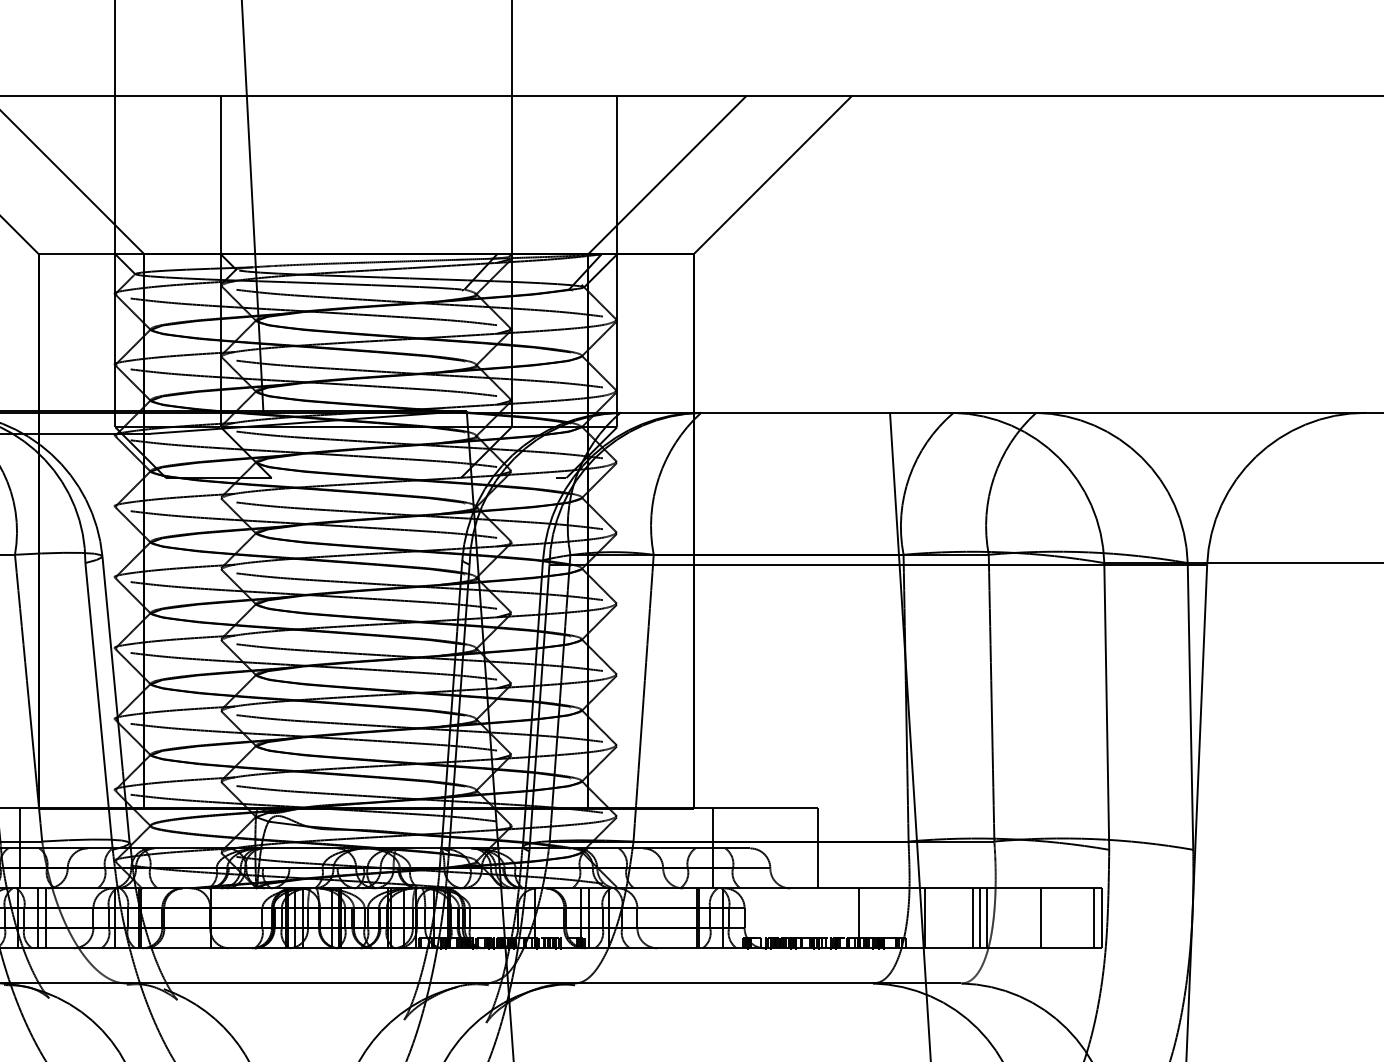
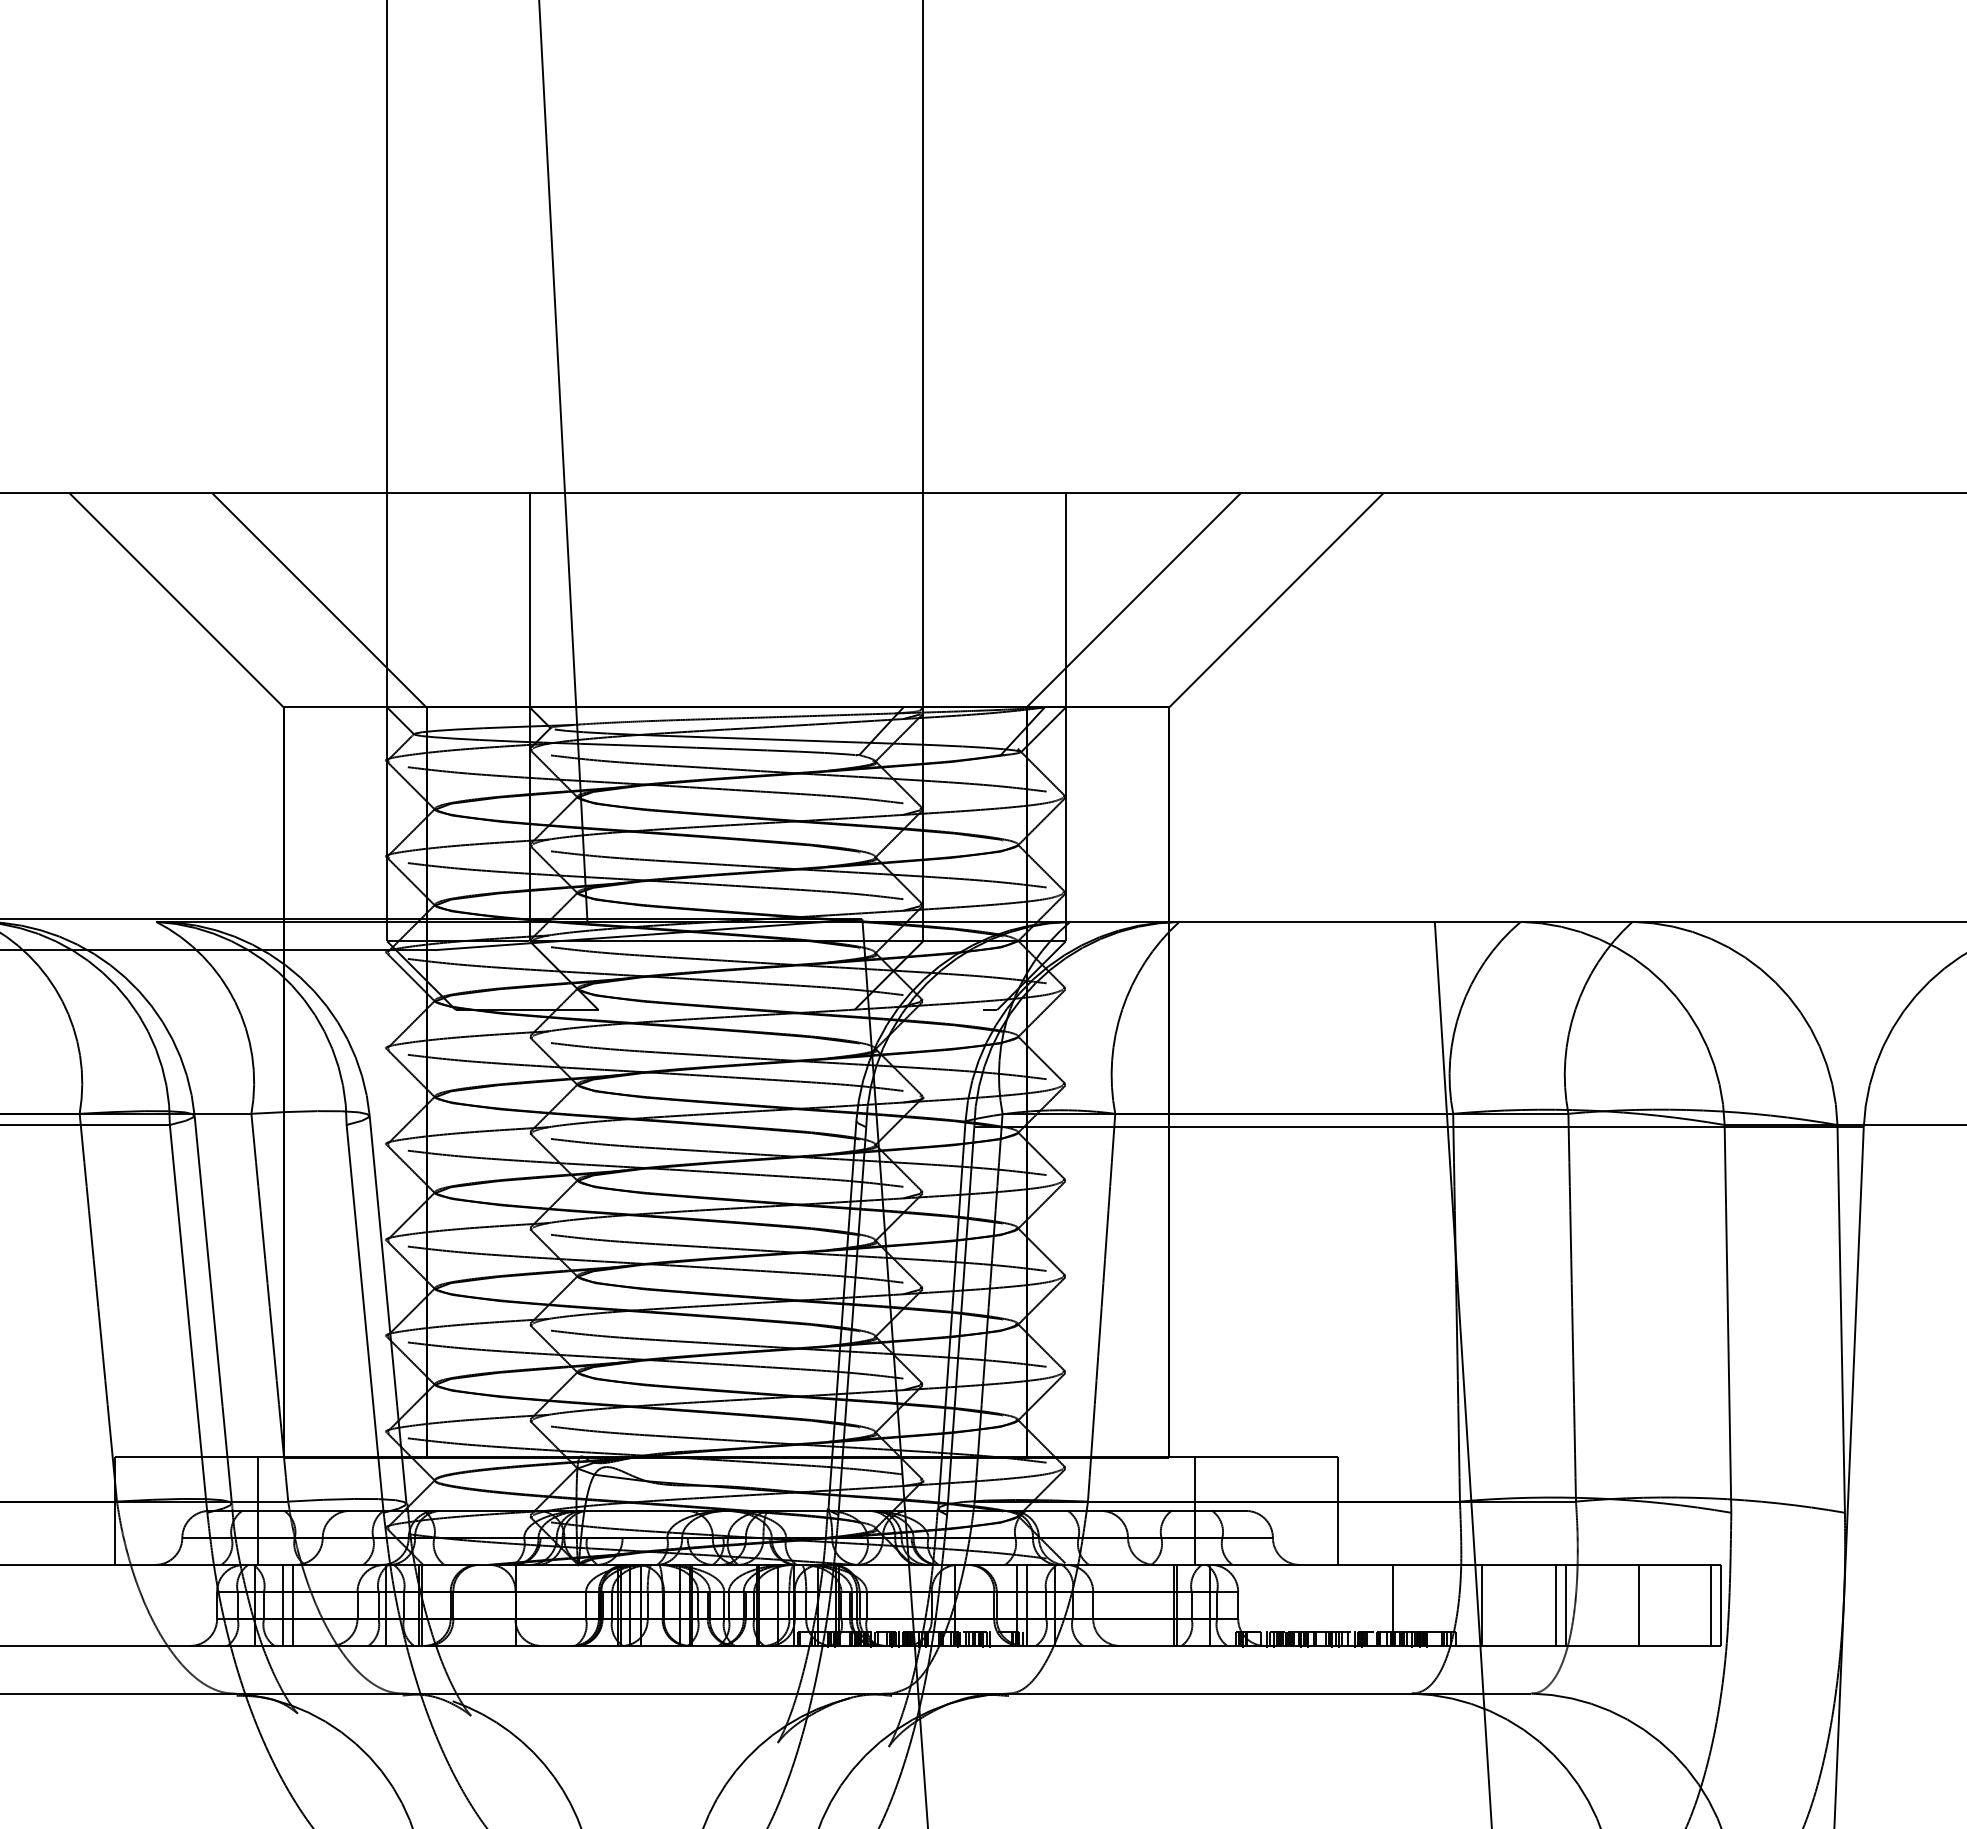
line: (973, 917) -> (1547, 1604), removed

